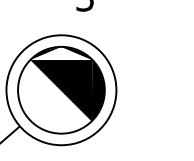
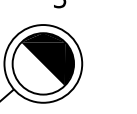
fill: (61, 52) -> (43, 37), added

